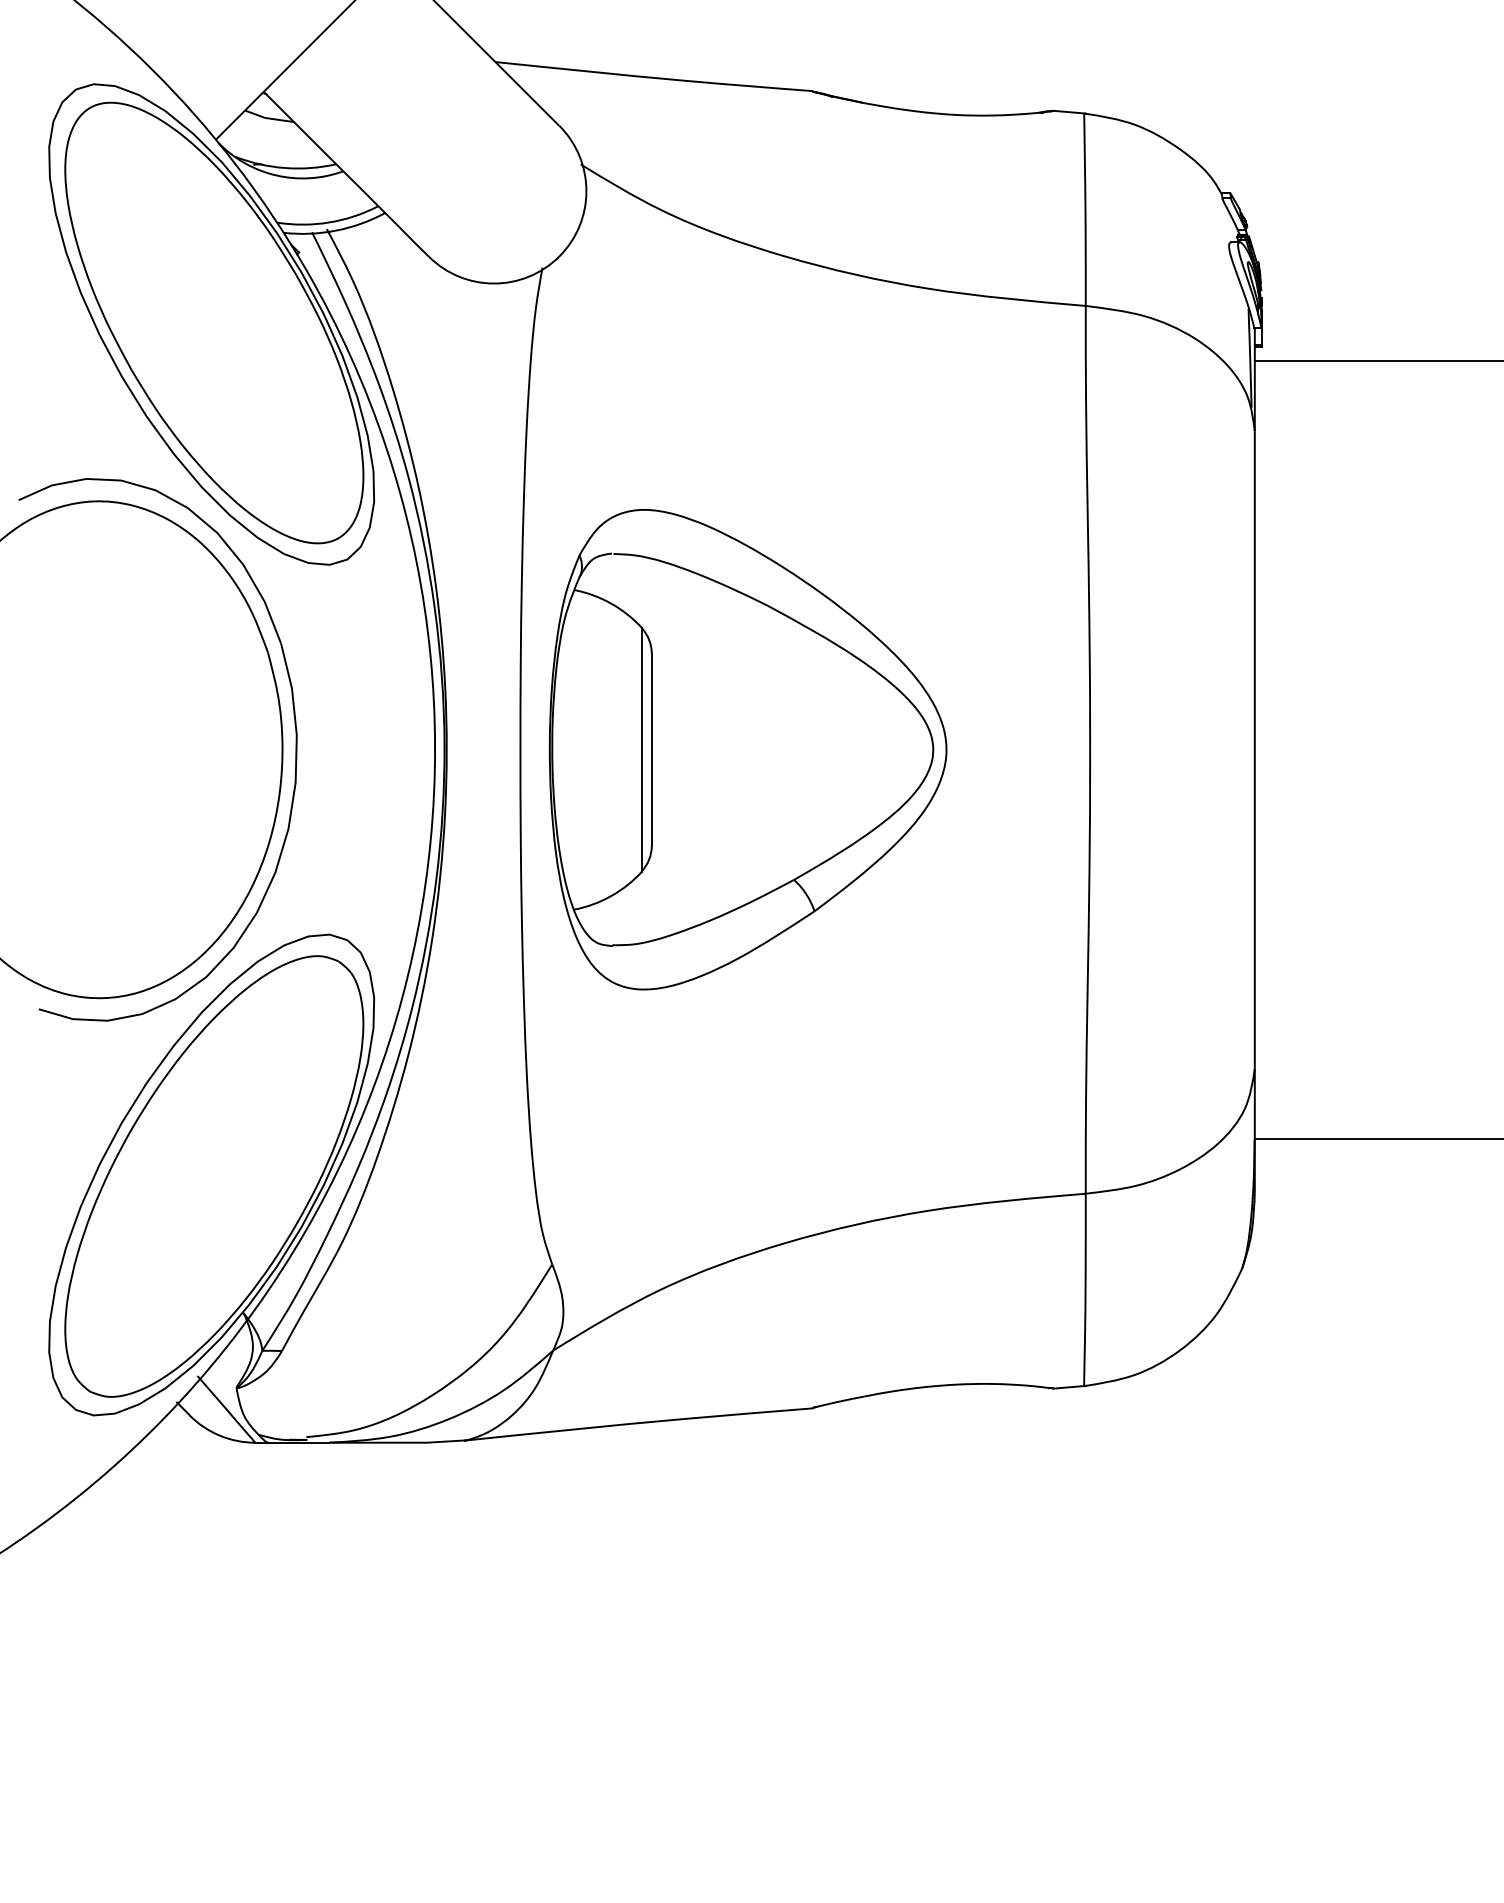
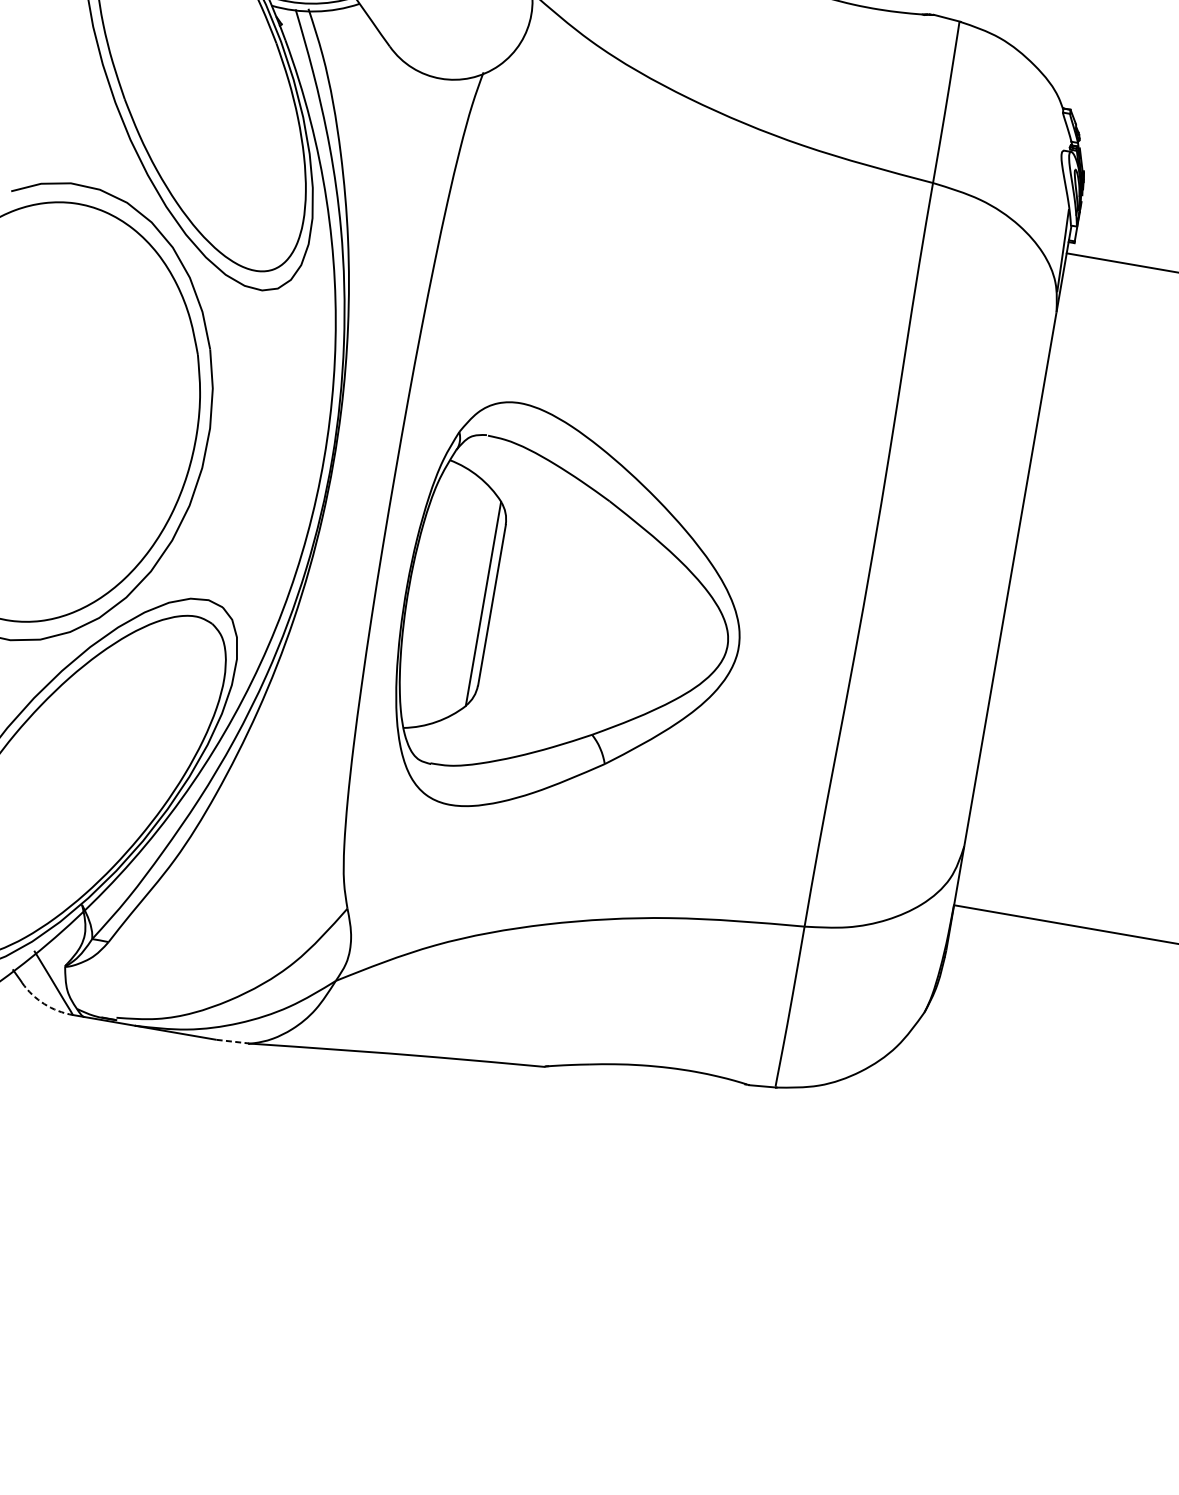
part: (747, 749) -> (572, 618), moved
arc: (219, 1435) -> (44, 1003), solid -> dashed
line: (446, 1441) -> (233, 1041), solid -> dashed

